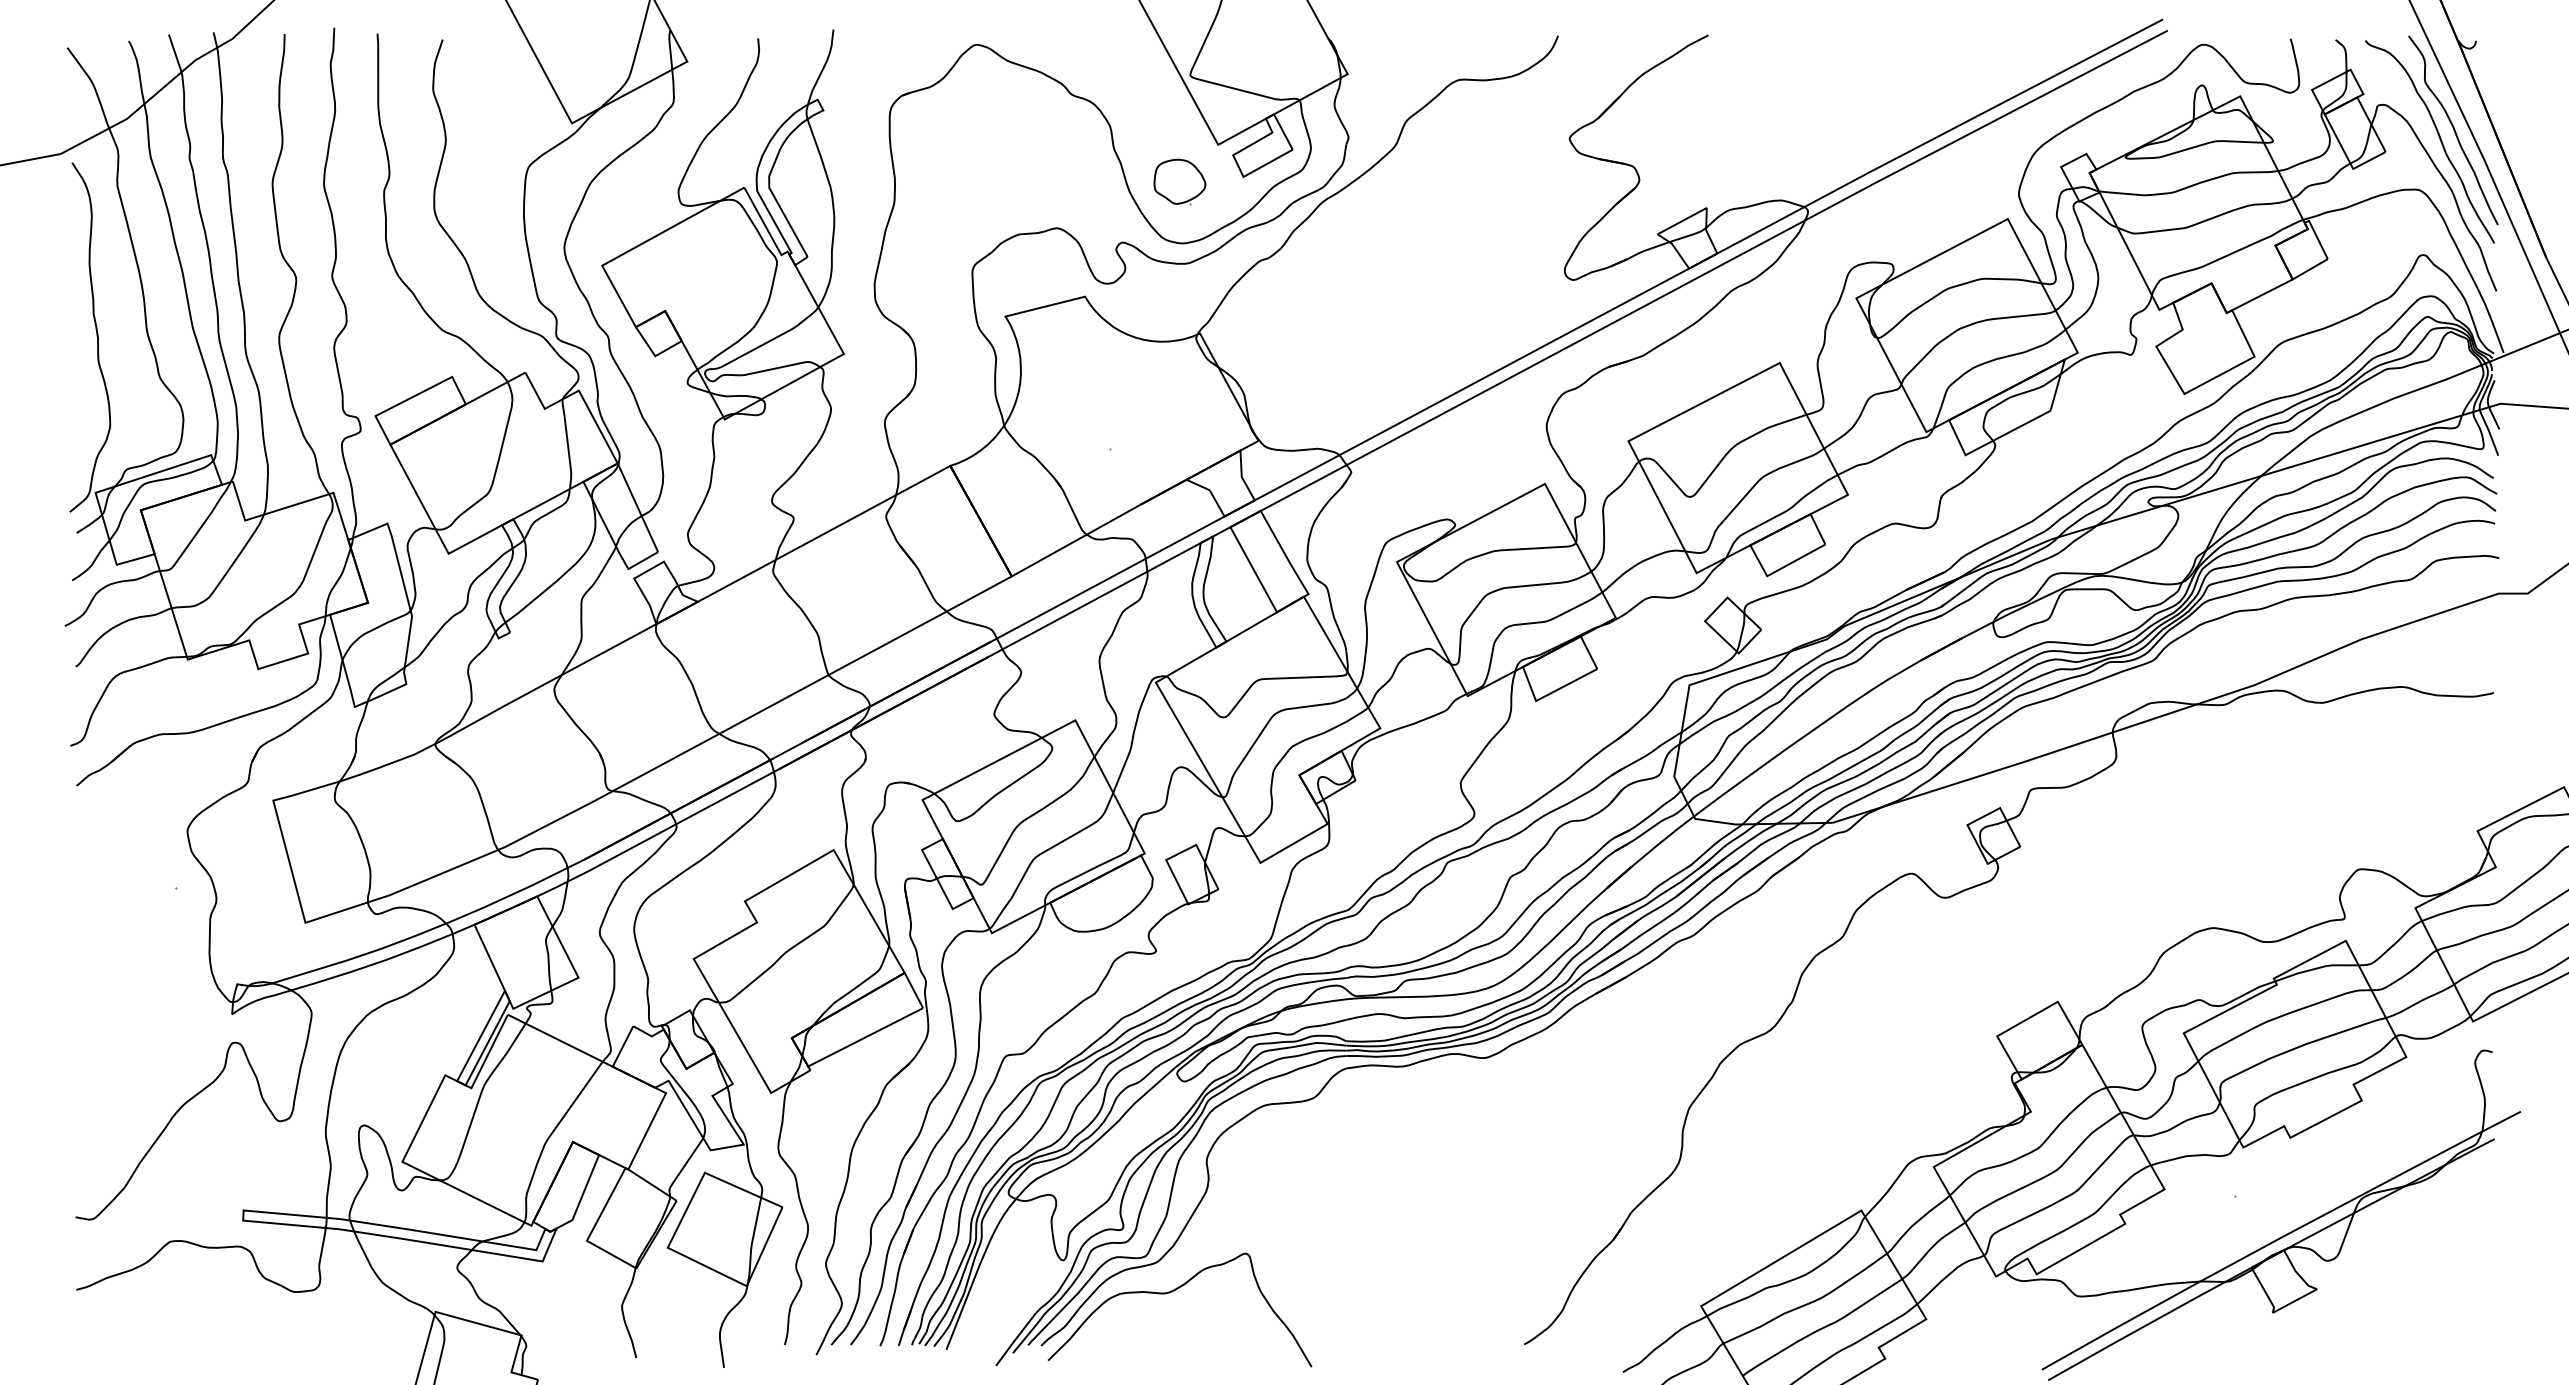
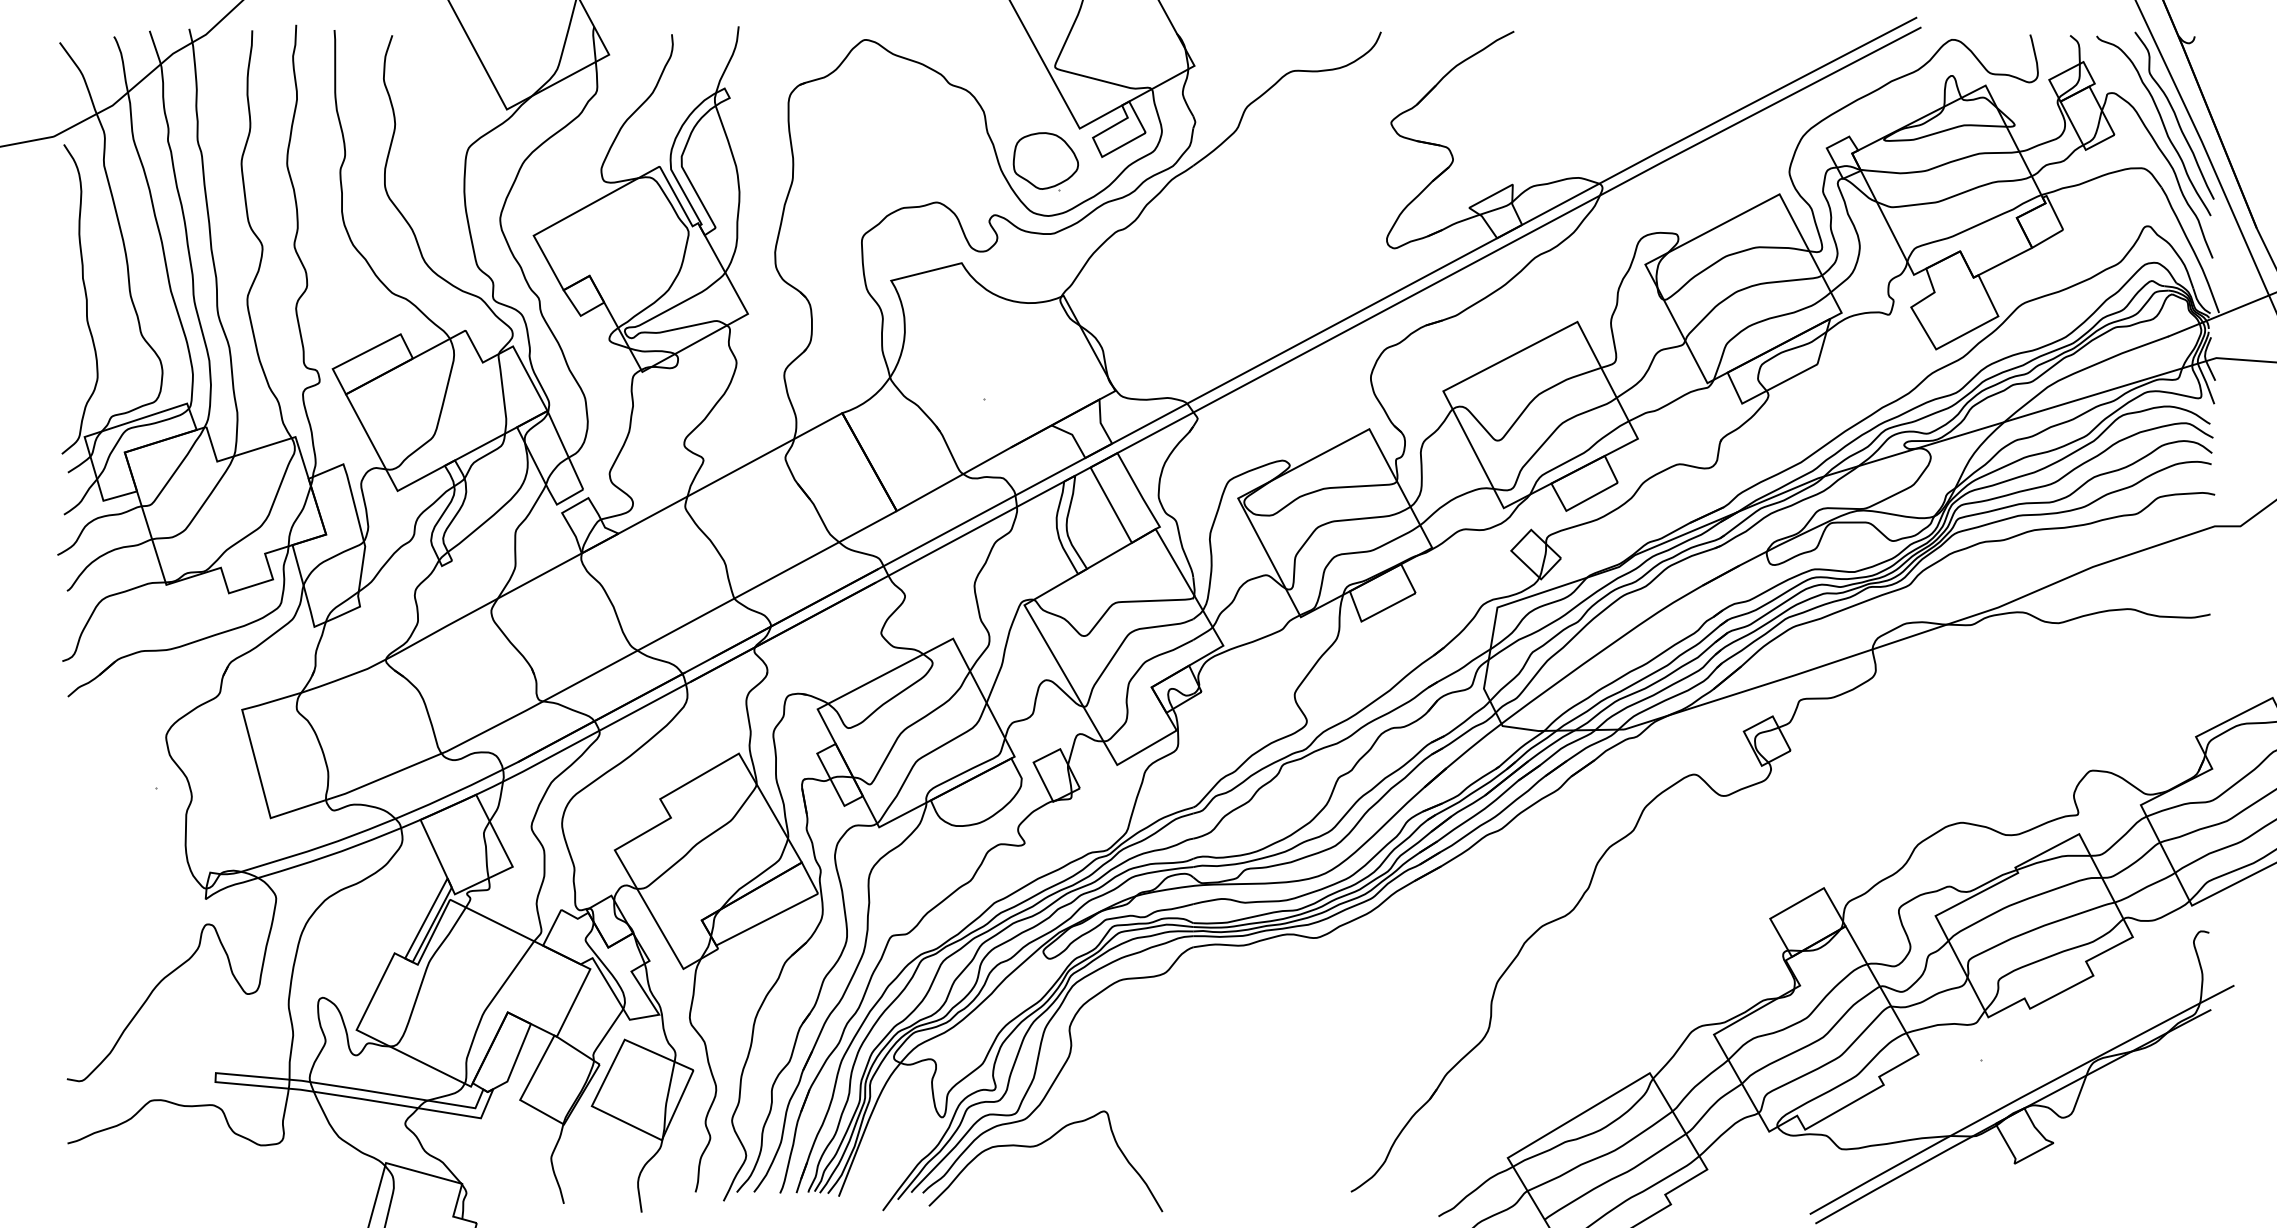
part: (1179, 181) -> (1045, 161), size x1.43

